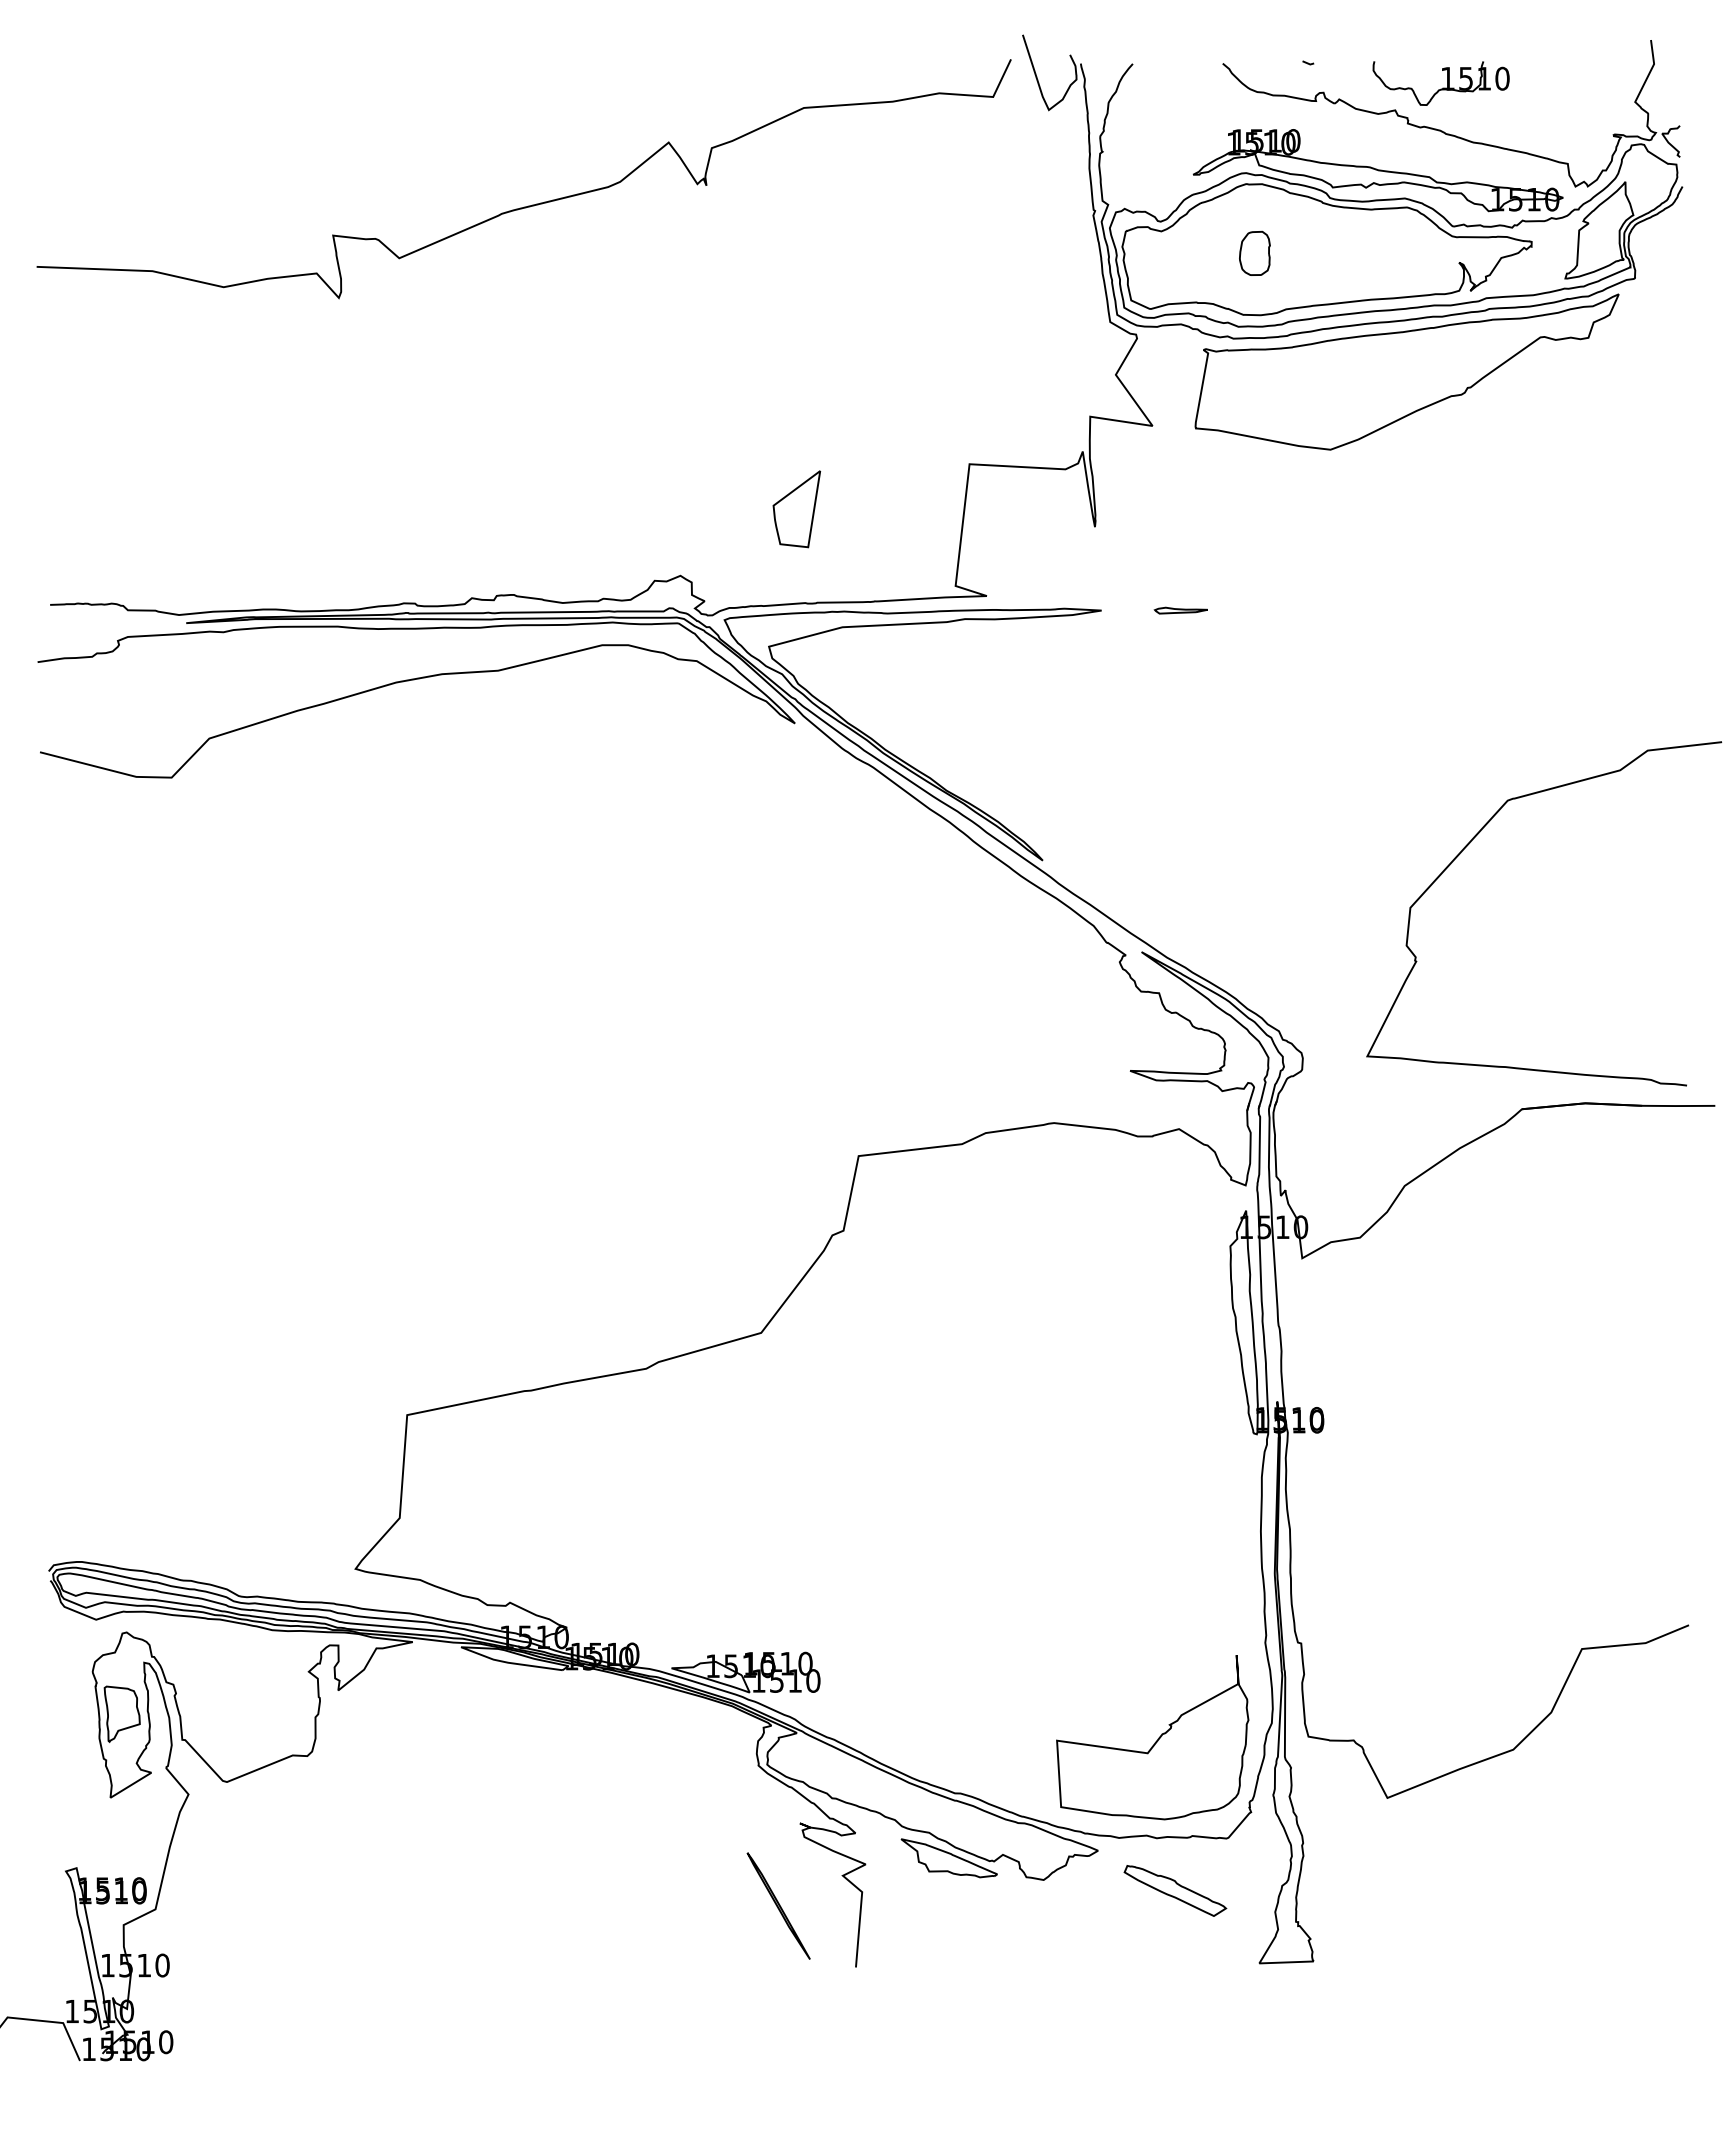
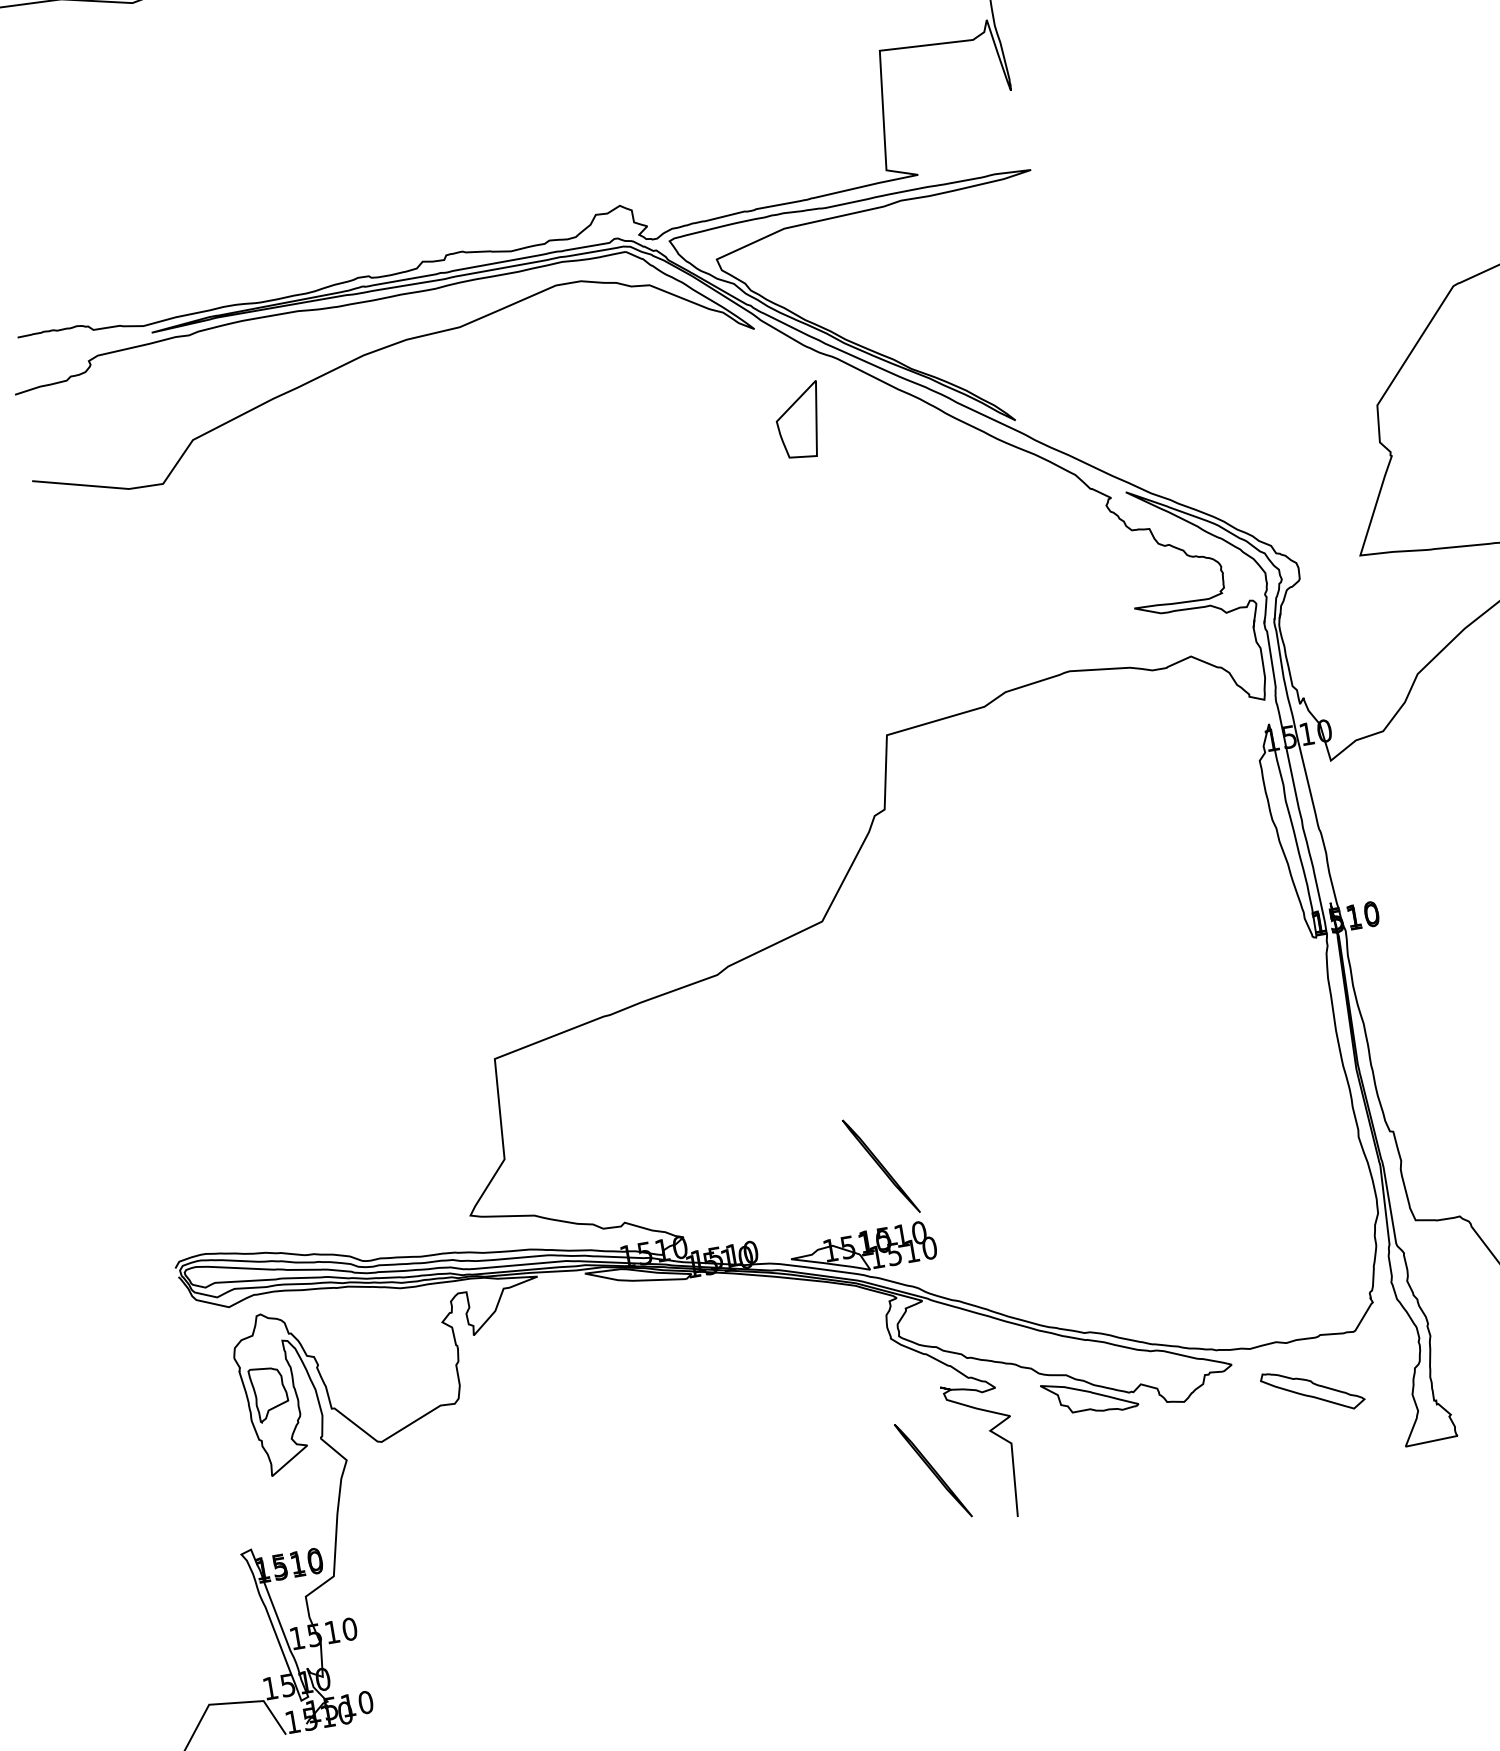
part: (796, 509) -> (799, 421), moved
part: (1180, 610) -> (1107, 156), removed
part: (778, 1589) -> (881, 1165), added
part: (1152, 1737) -> (1265, 1246), removed

